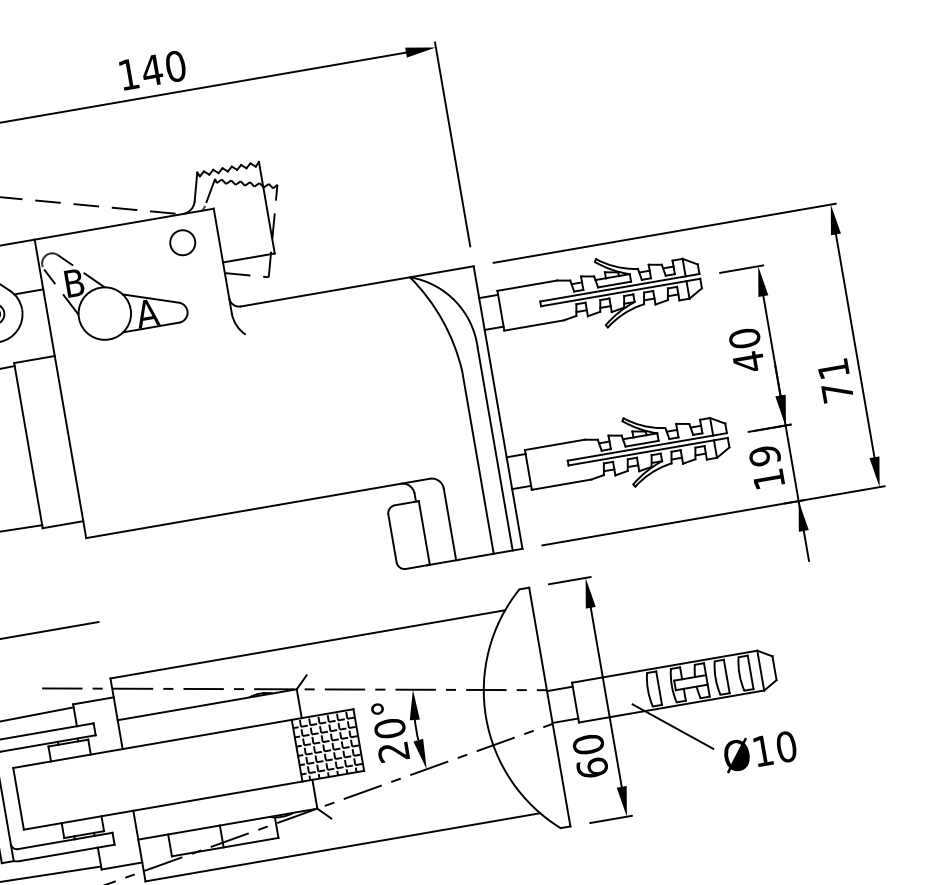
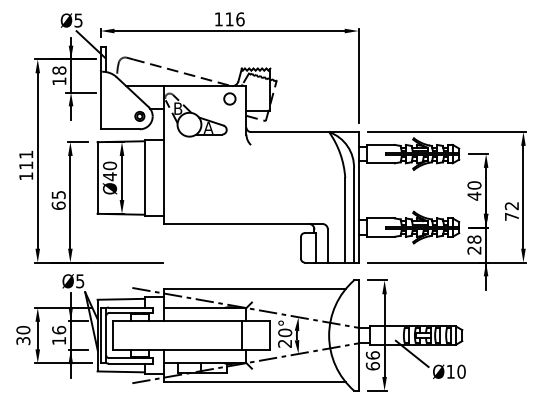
text: (162, 68) -> (234, 19), 140 -> 116
text: (832, 370) -> (511, 206), 71 -> 72
text: (766, 466) -> (474, 244), 19 -> 28
text: (587, 744) -> (372, 355), 60 -> 66
hatch: (326, 745) -> (255, 335), removed

